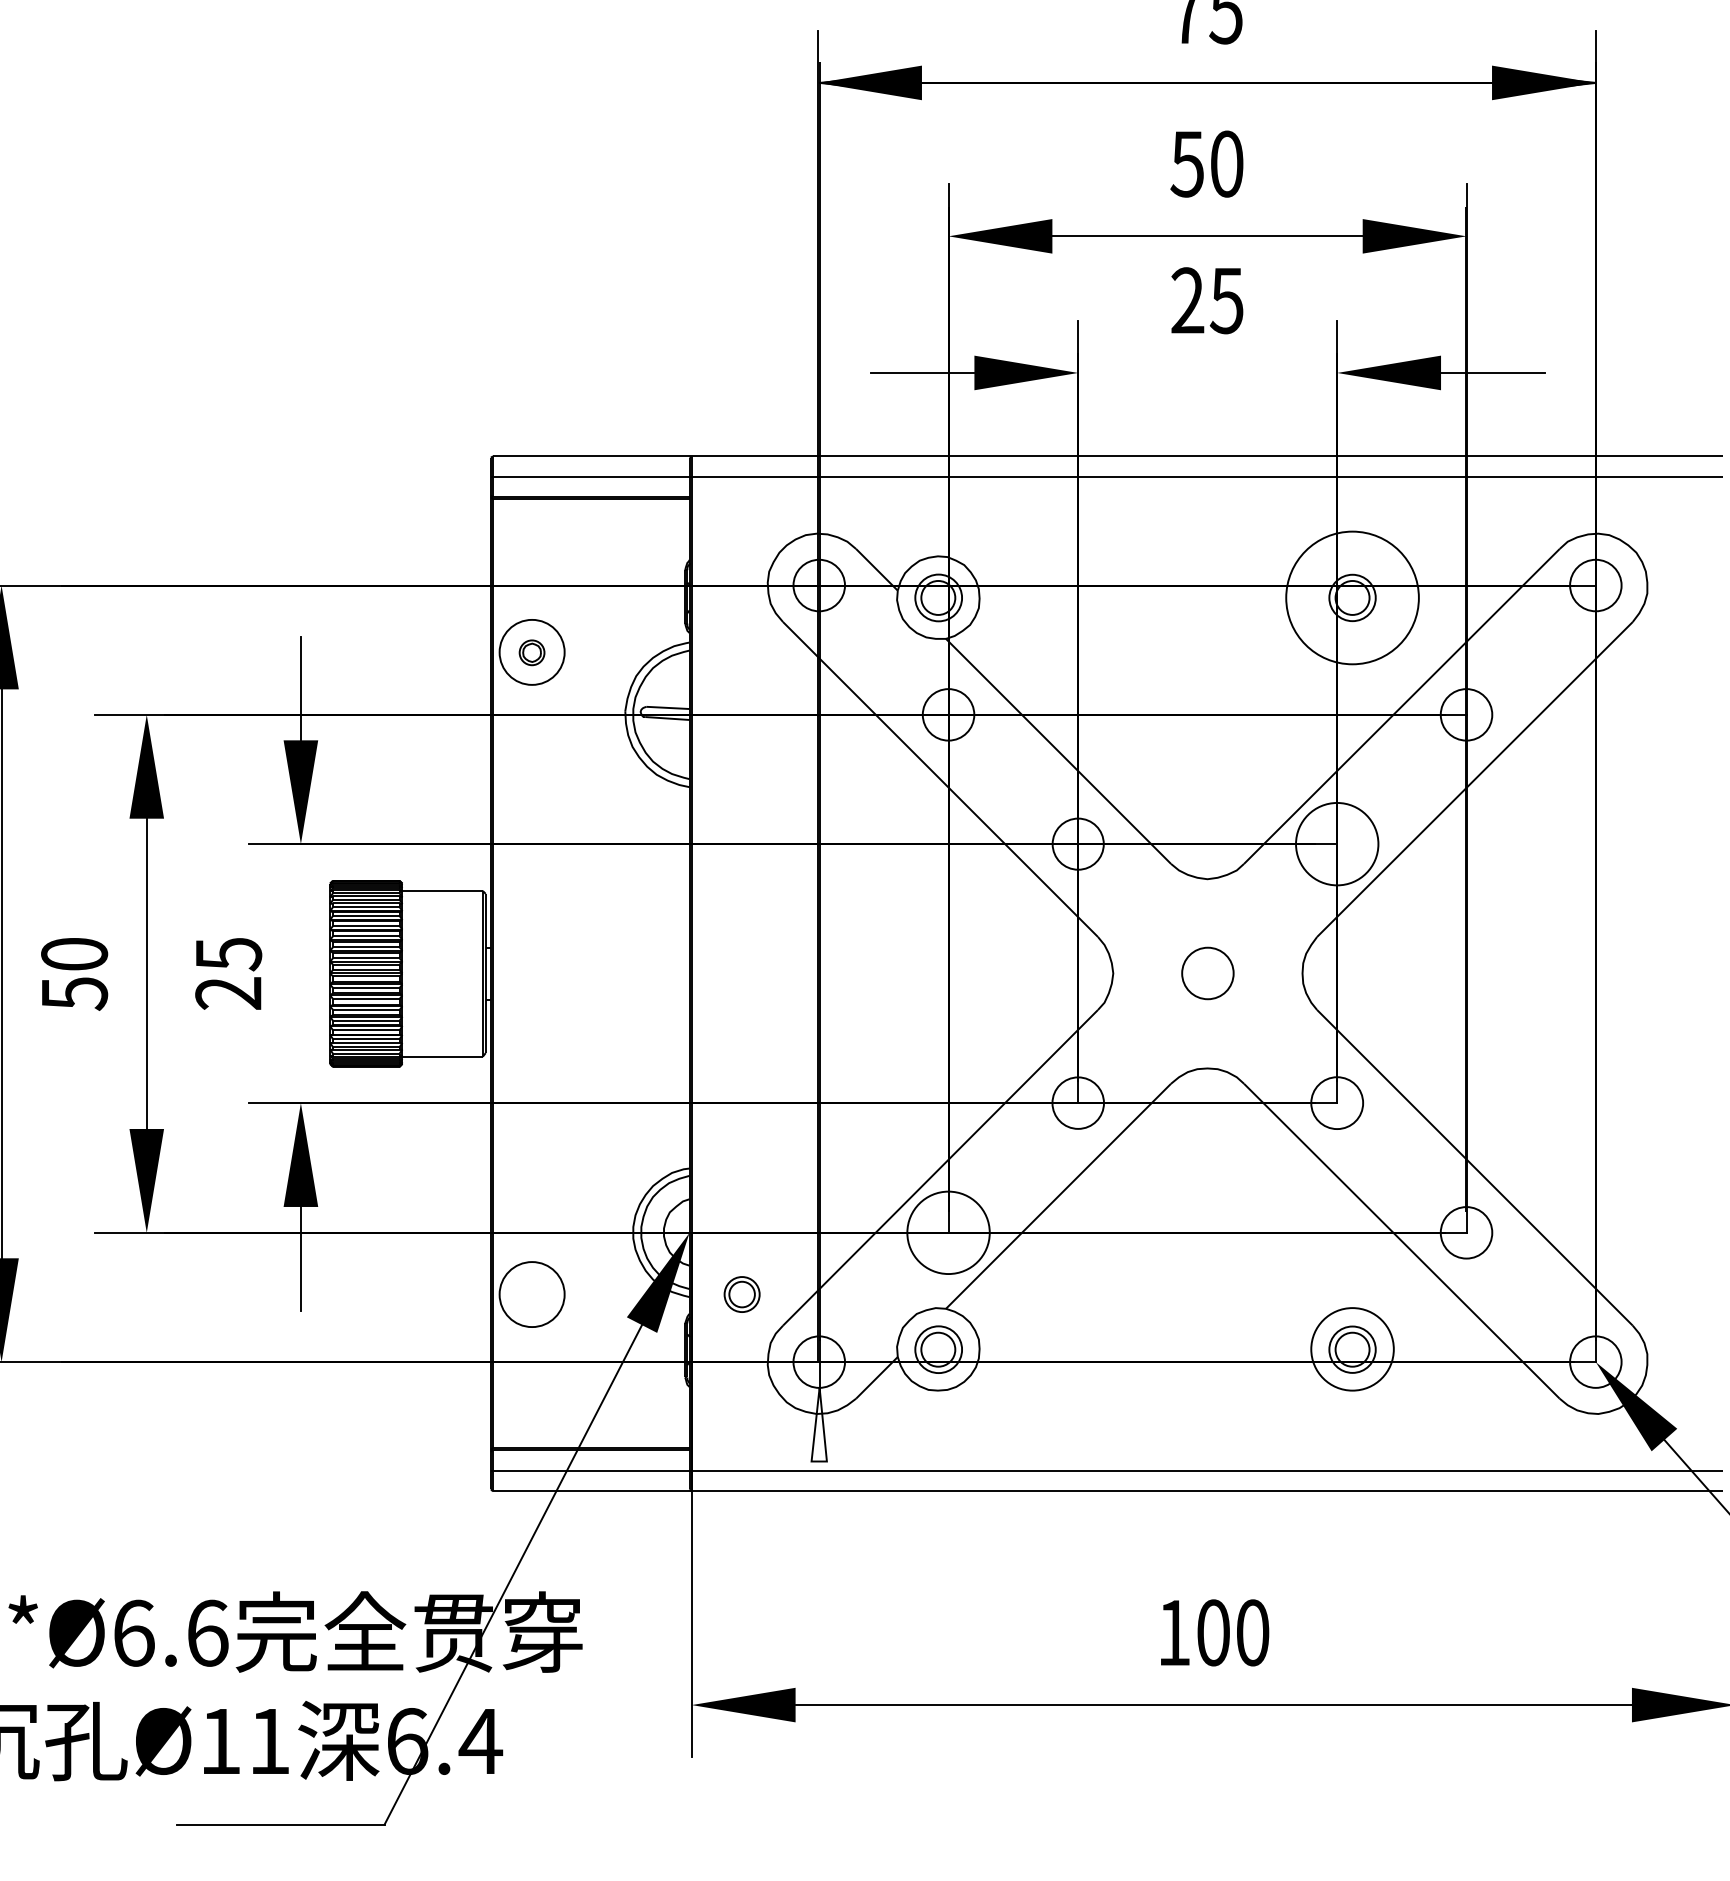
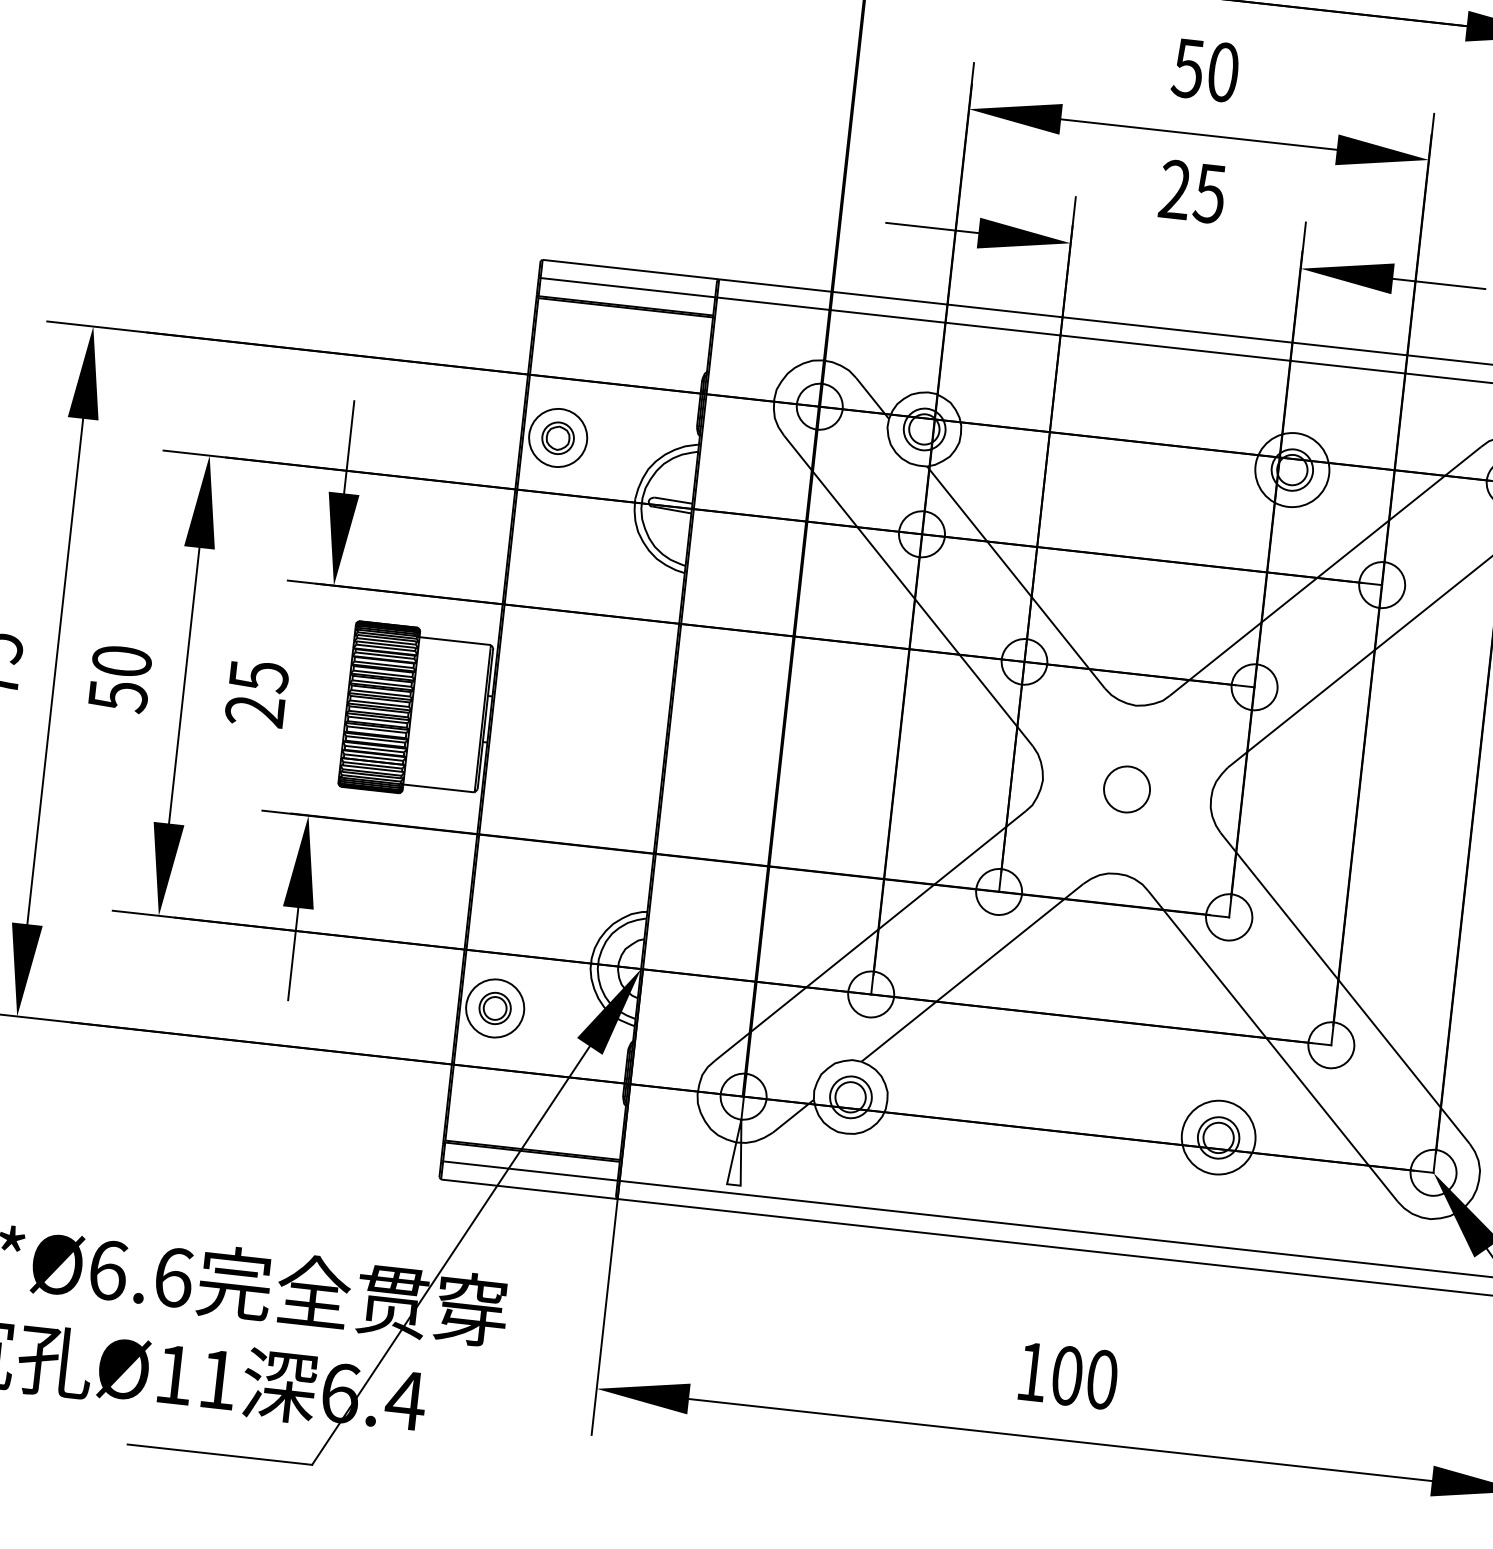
circle: (1352, 597) -> (1292, 469), size x0.62
part: (531, 652) -> (557, 438), size x1.43
circle: (1336, 843) -> (1254, 686), size x0.62
circle: (948, 1232) -> (871, 994), size x0.62
part: (741, 1294) -> (494, 1008), moved

